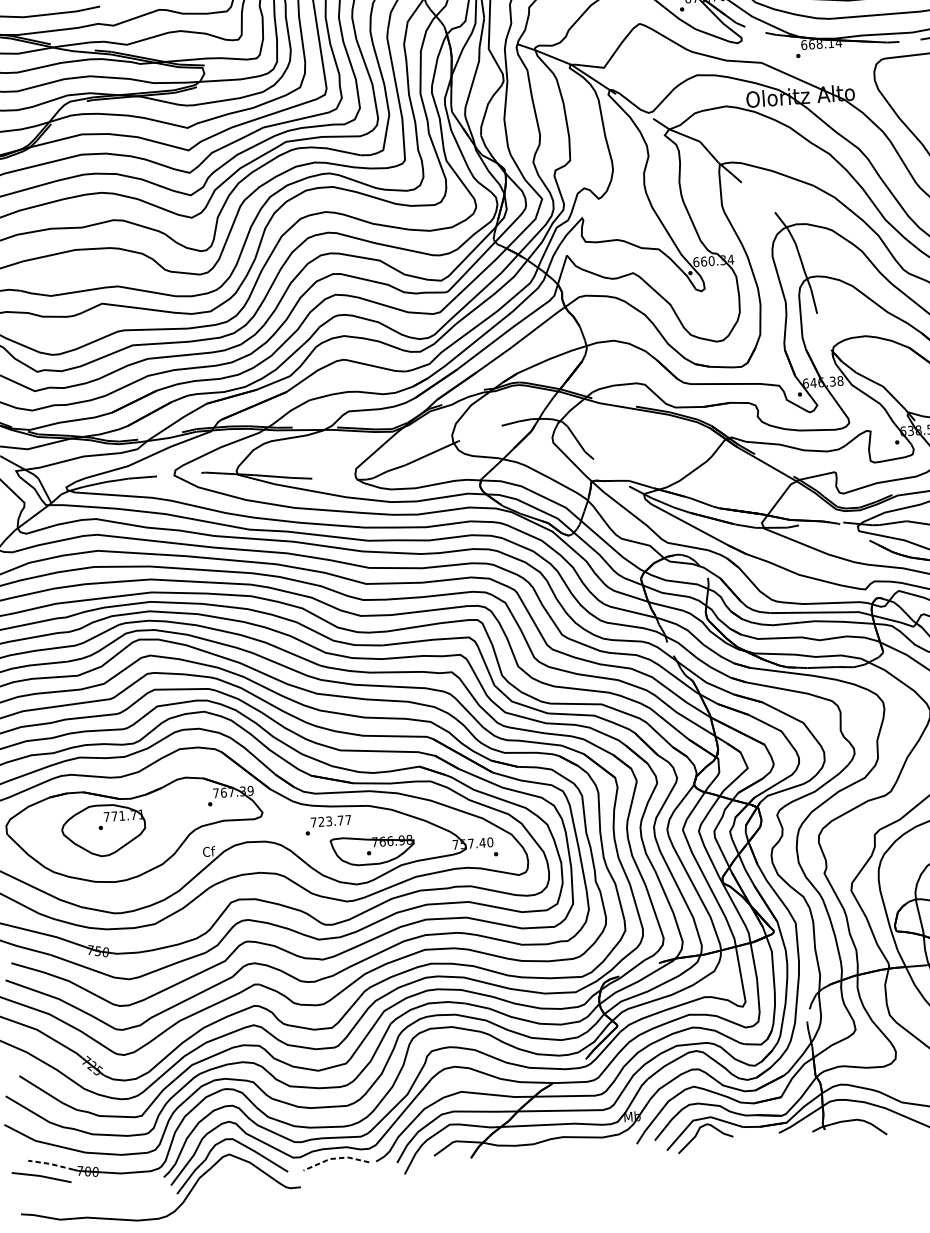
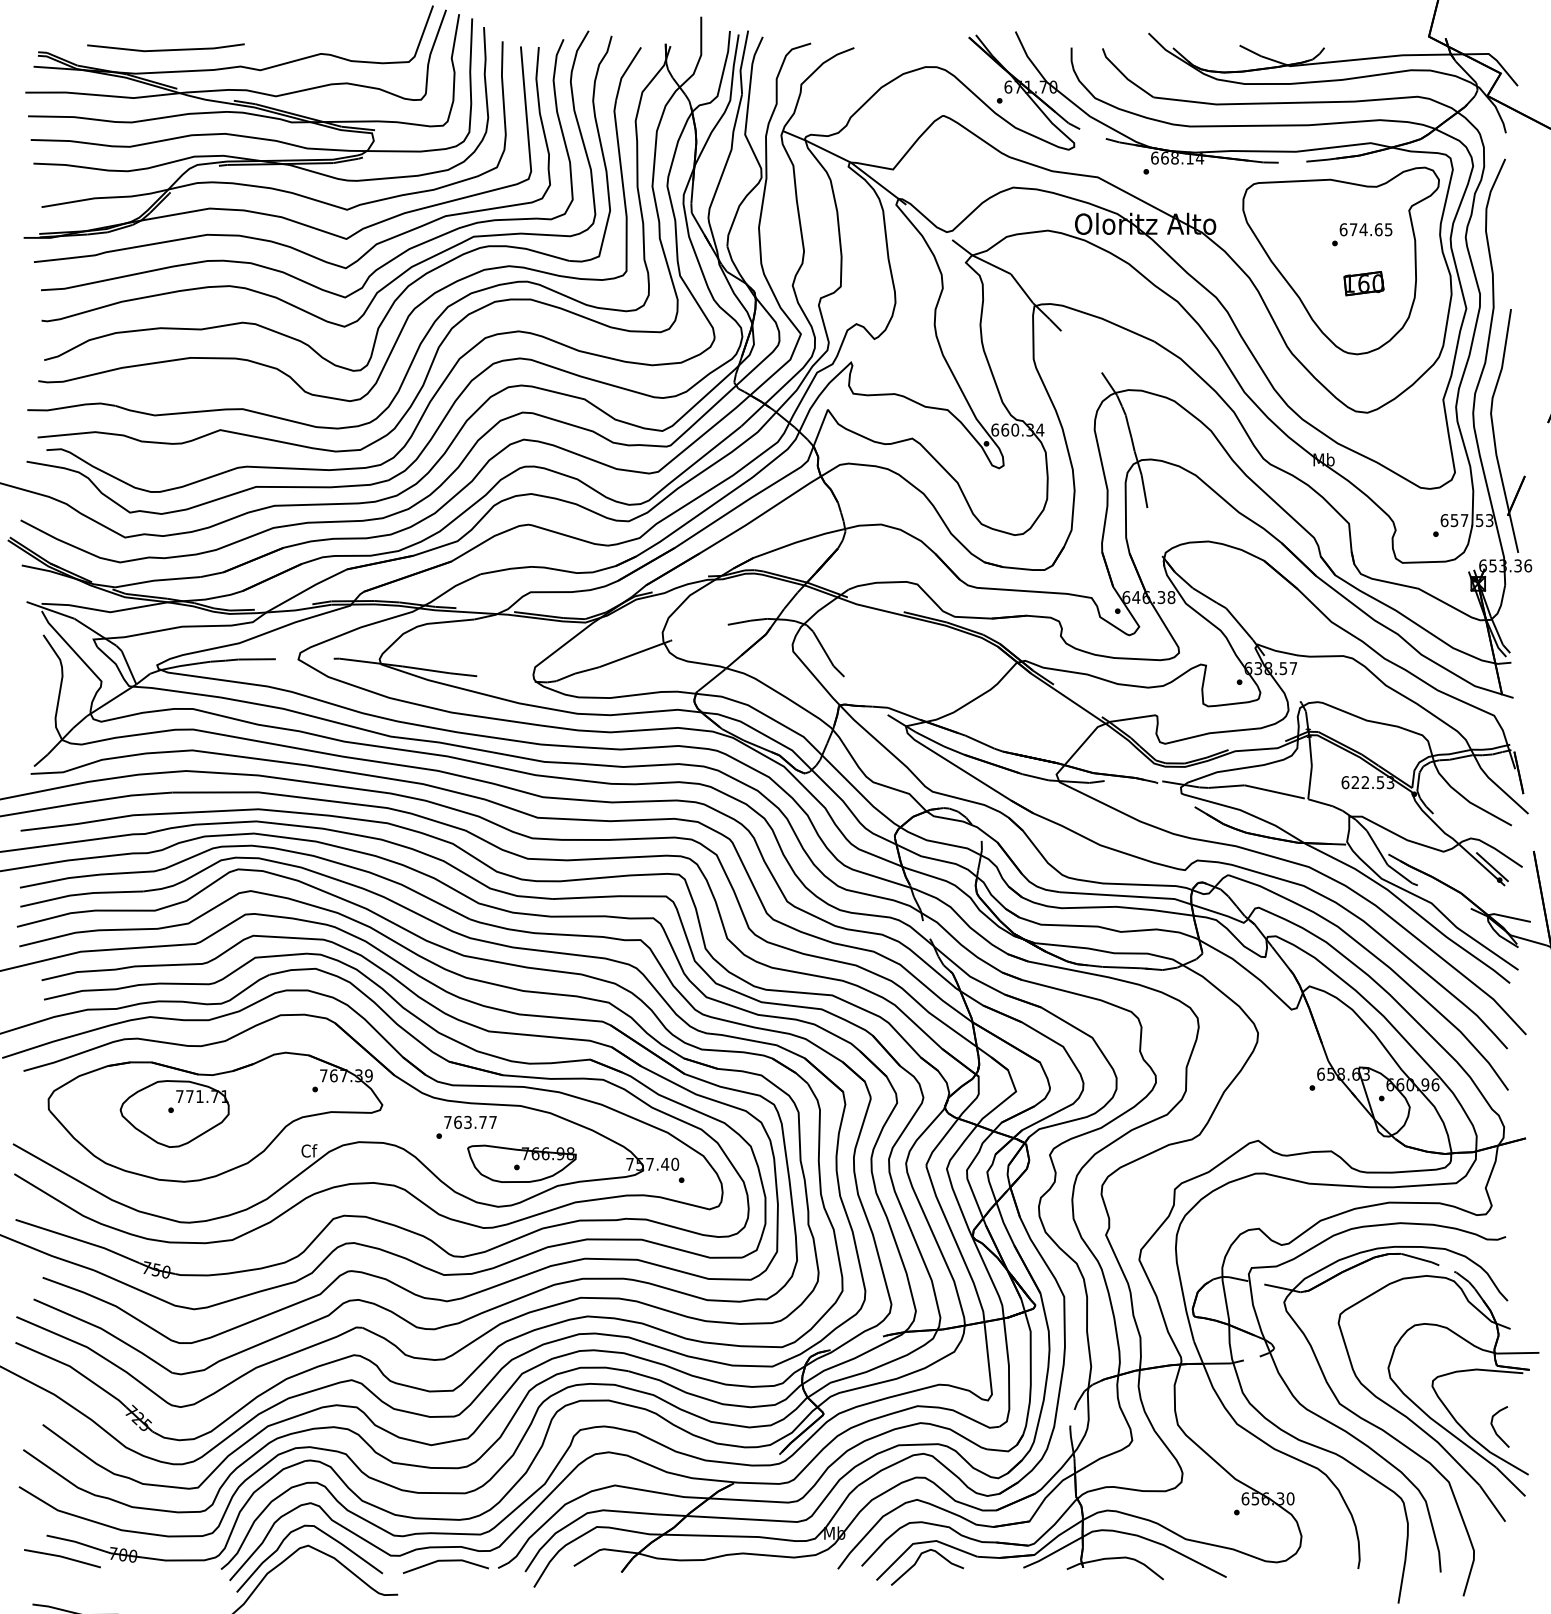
text: (321, 821) -> (457, 1121), 723.77 -> 763.77
line: (335, 1158) -> (445, 1560), dashed -> solid
line: (50, 1164) -> (75, 1542), dashed -> solid

